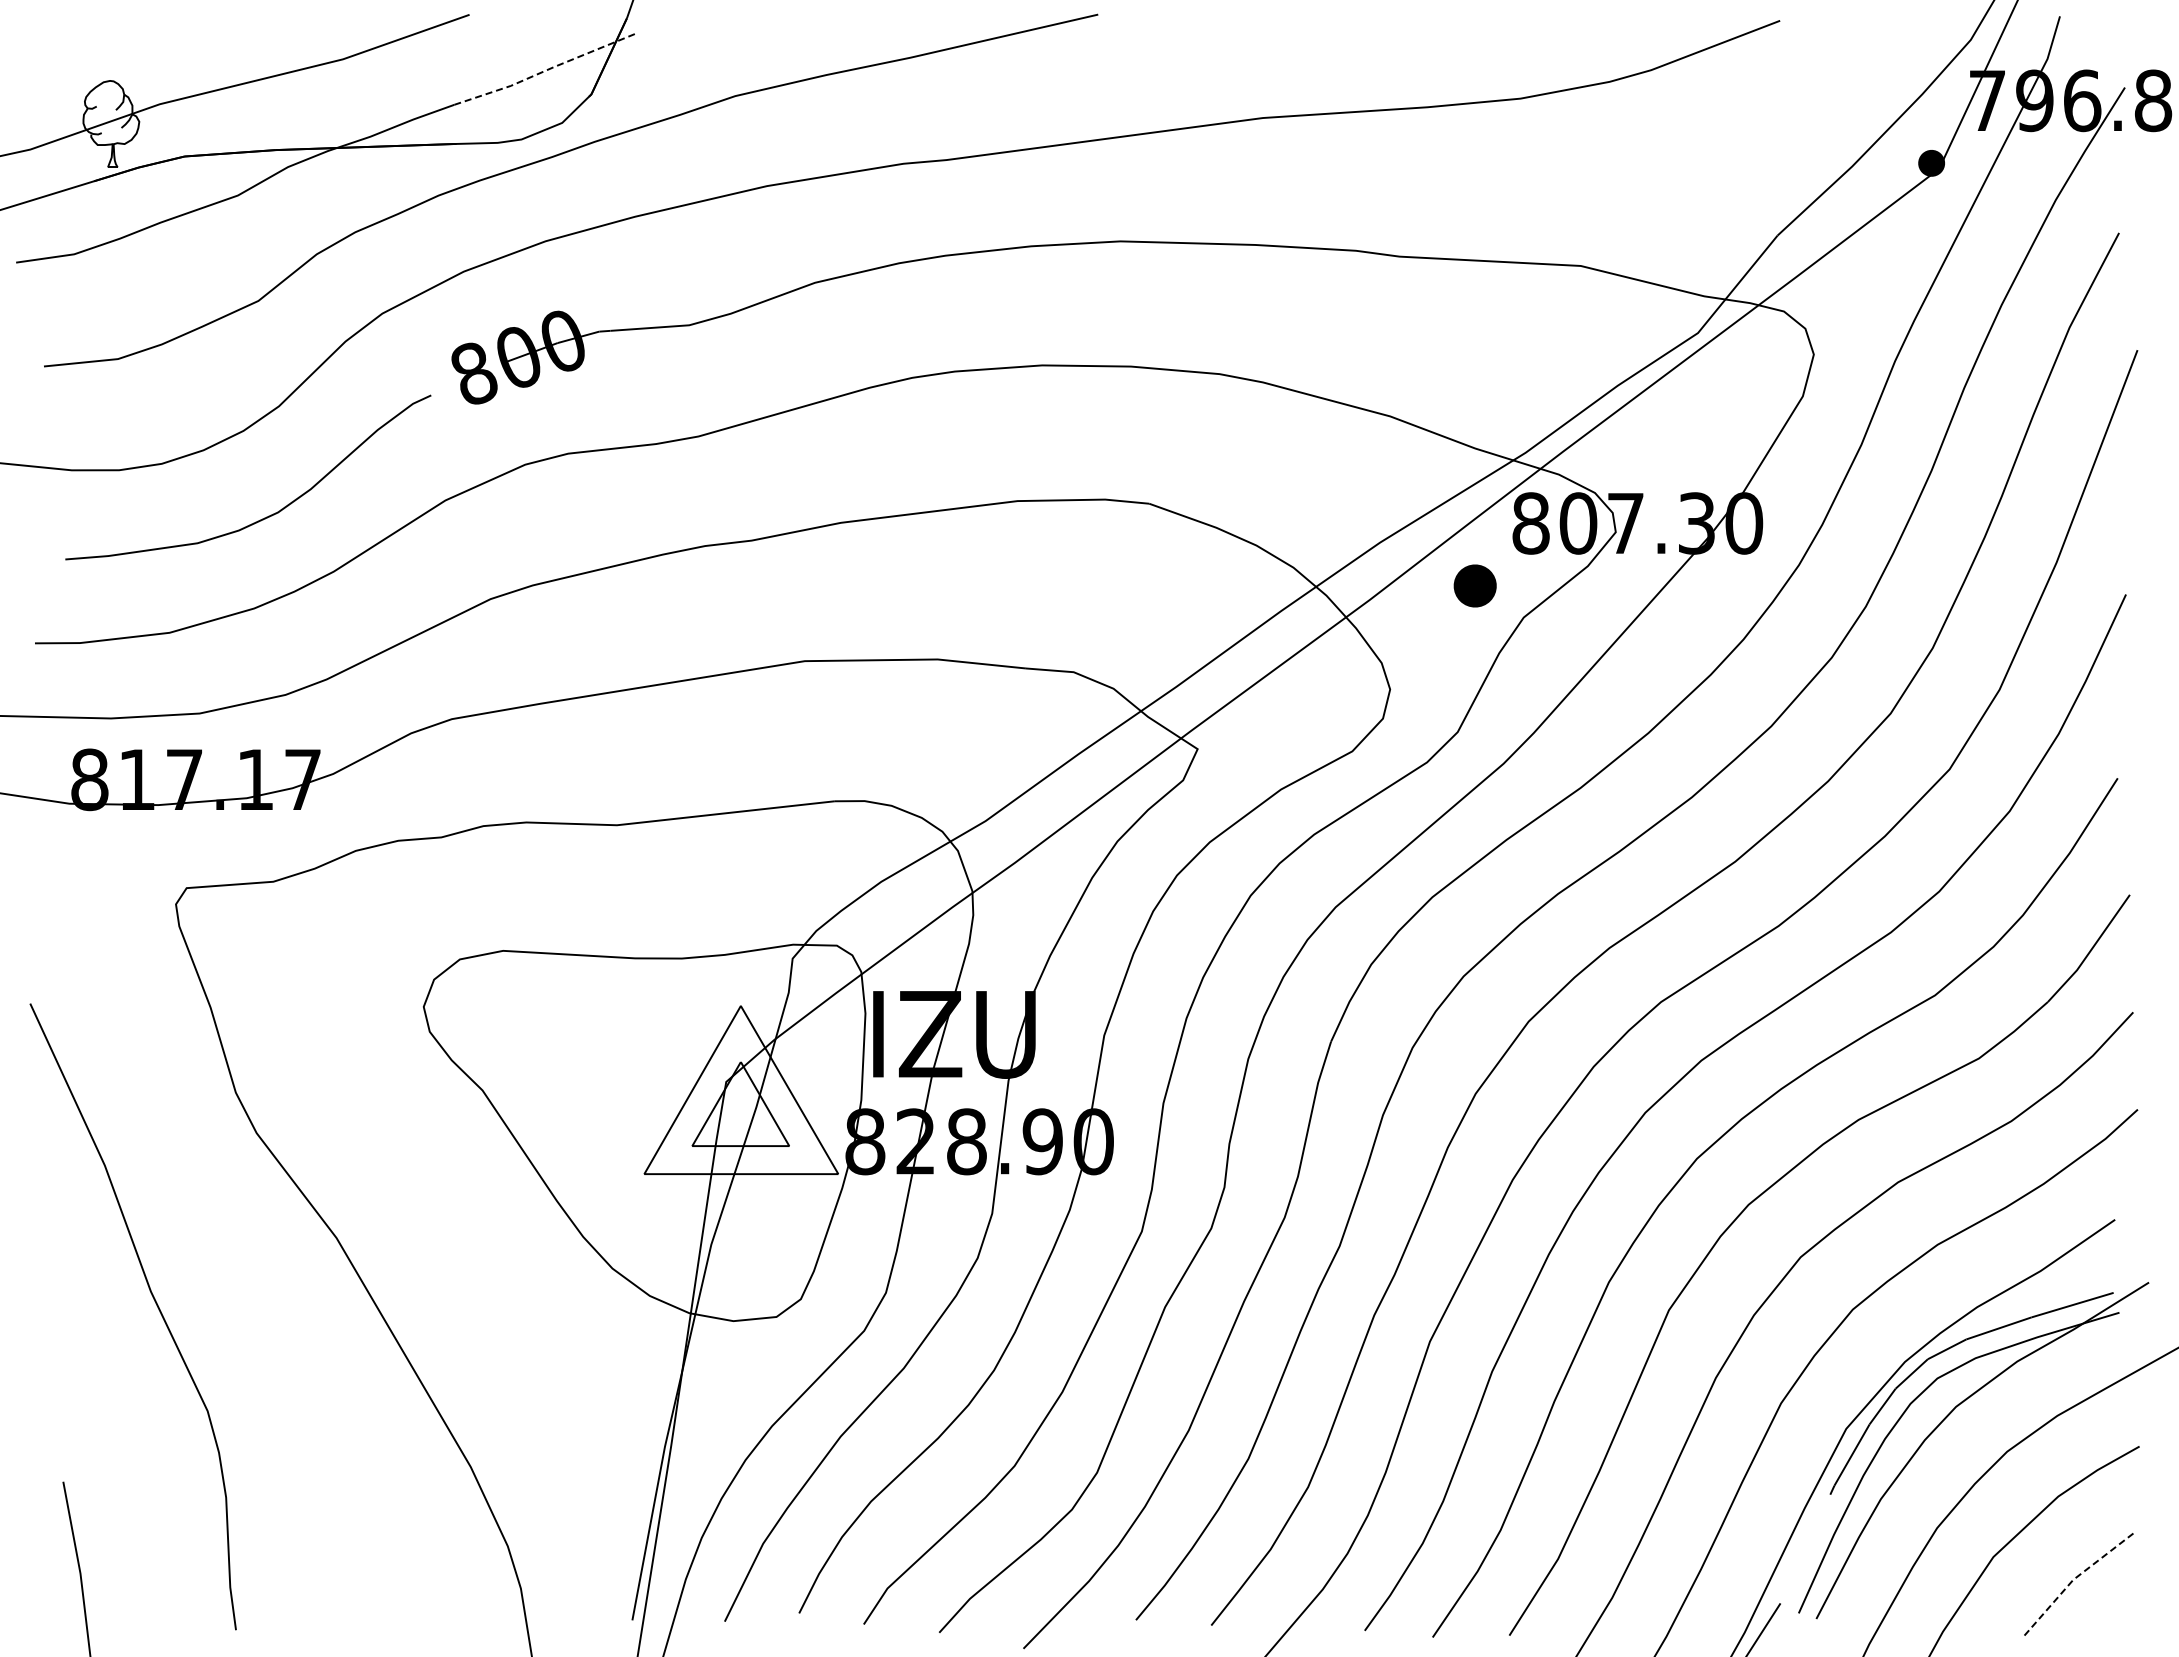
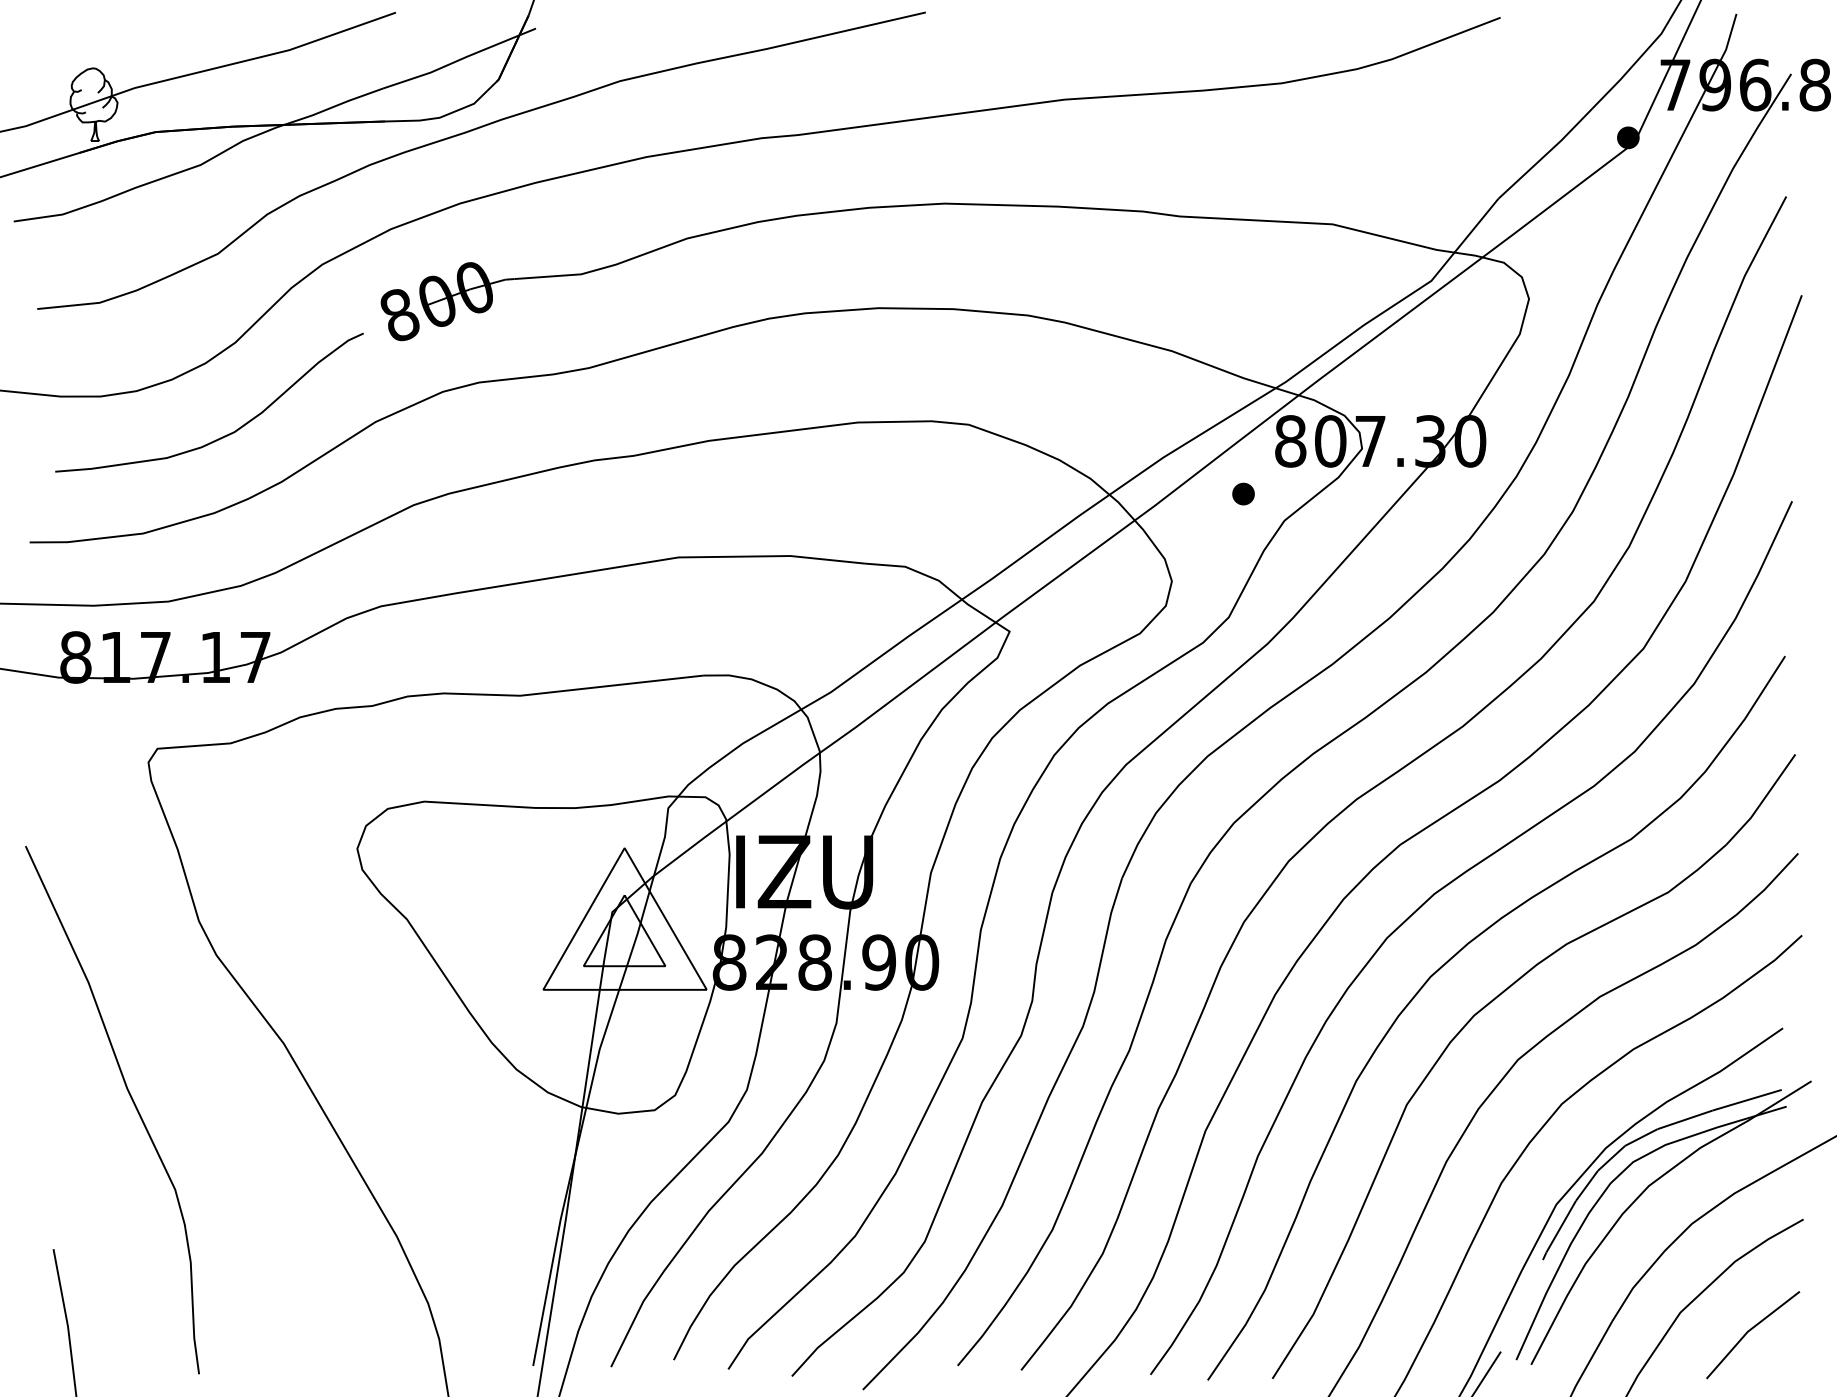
line: (545, 70) -> (459, 59), dashed -> solid
part: (1474, 585) -> (1243, 493), size x0.62
line: (2074, 1578) -> (1748, 1330), dashed -> solid

